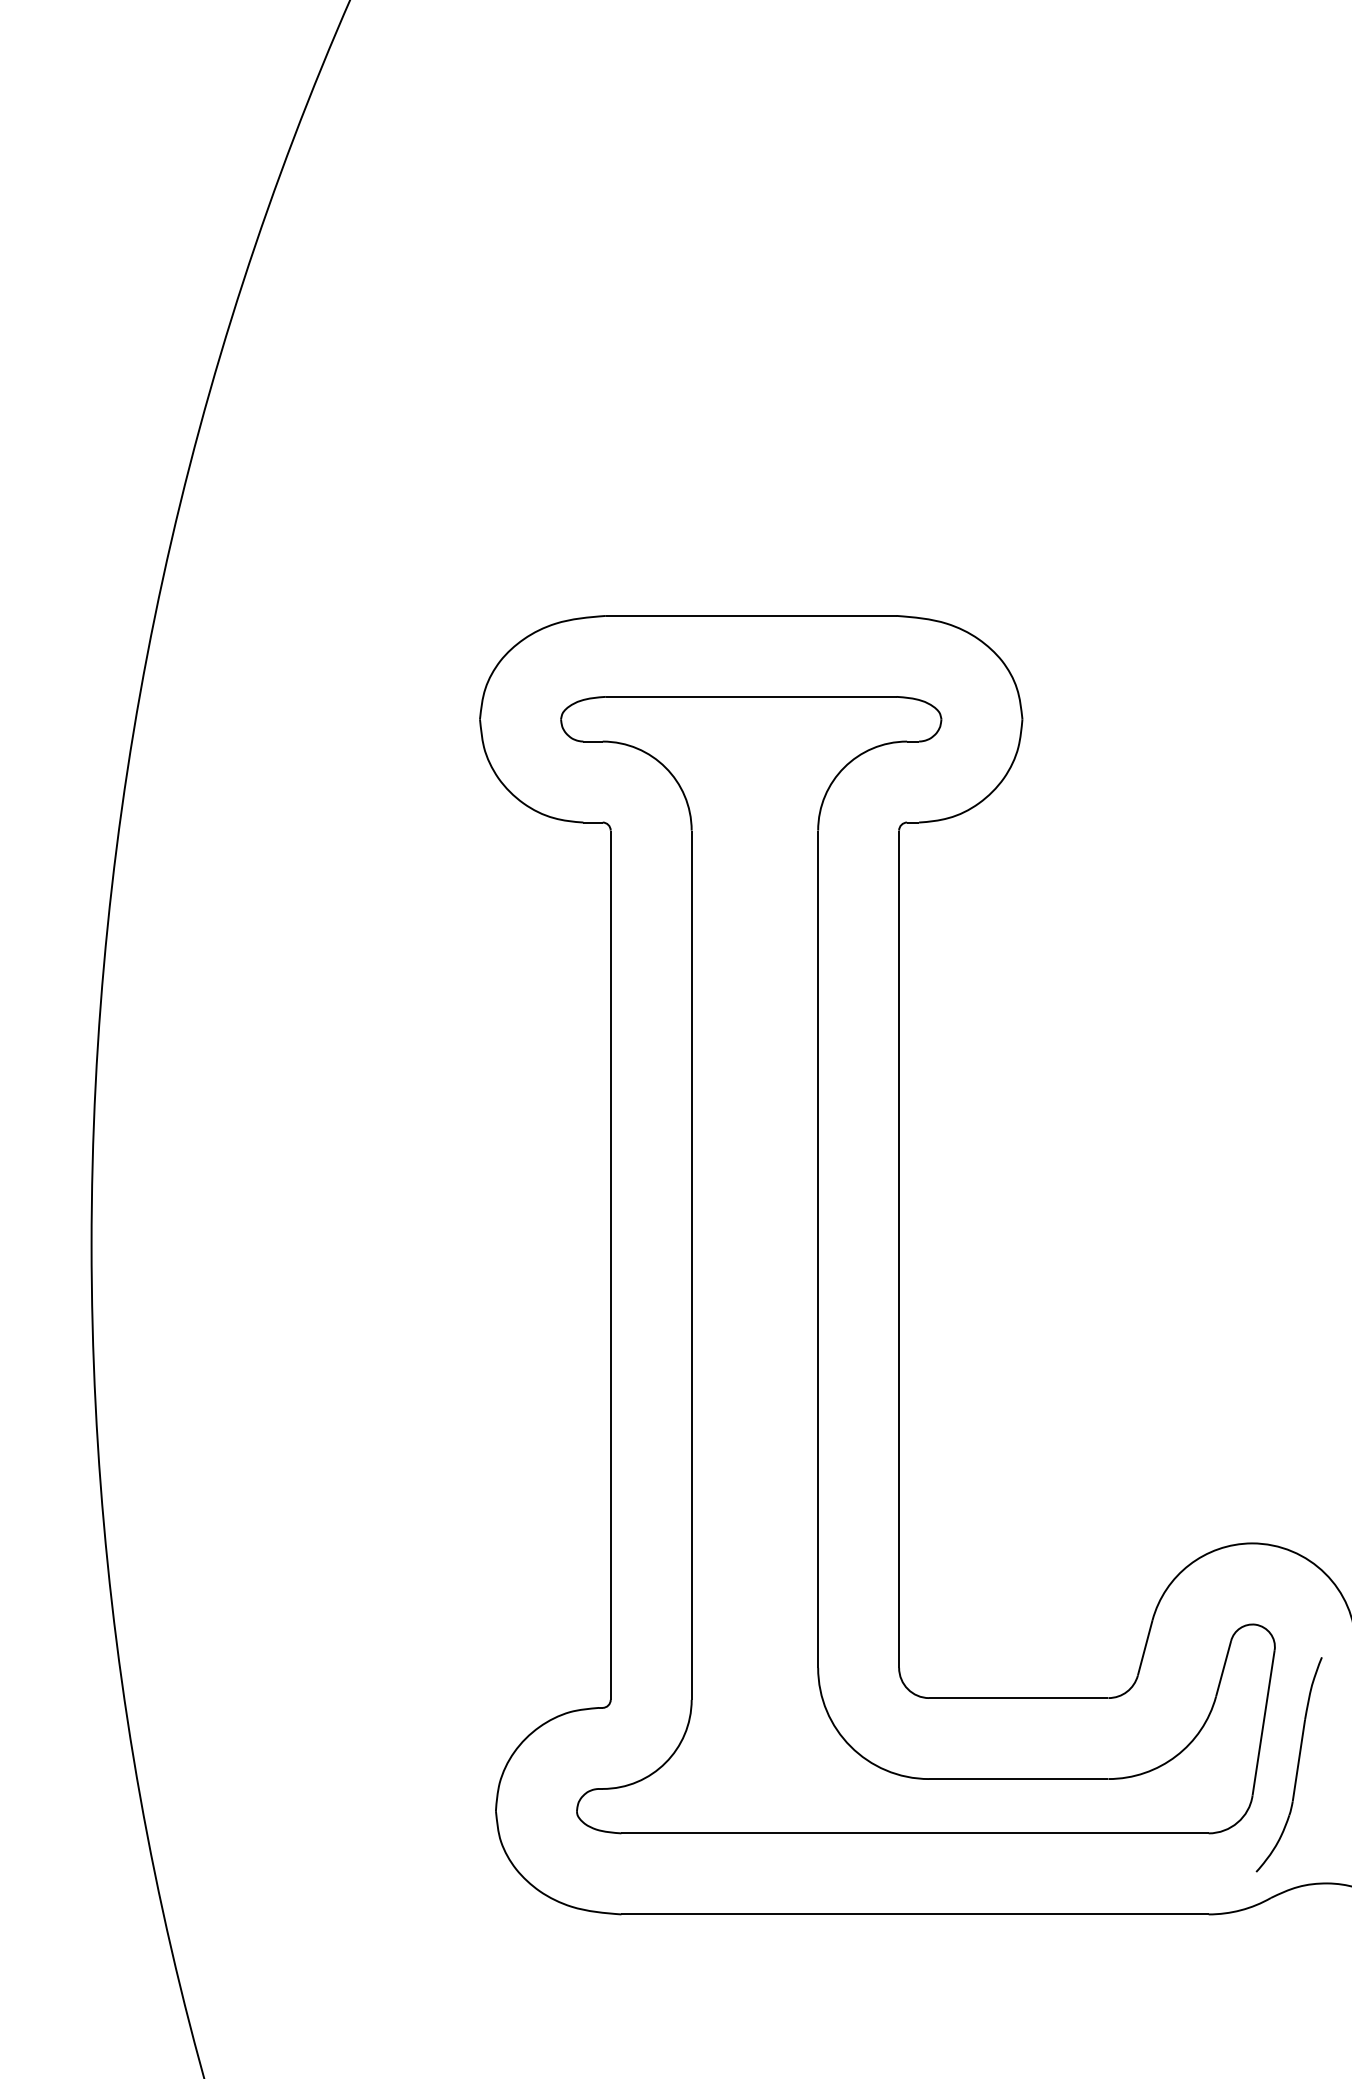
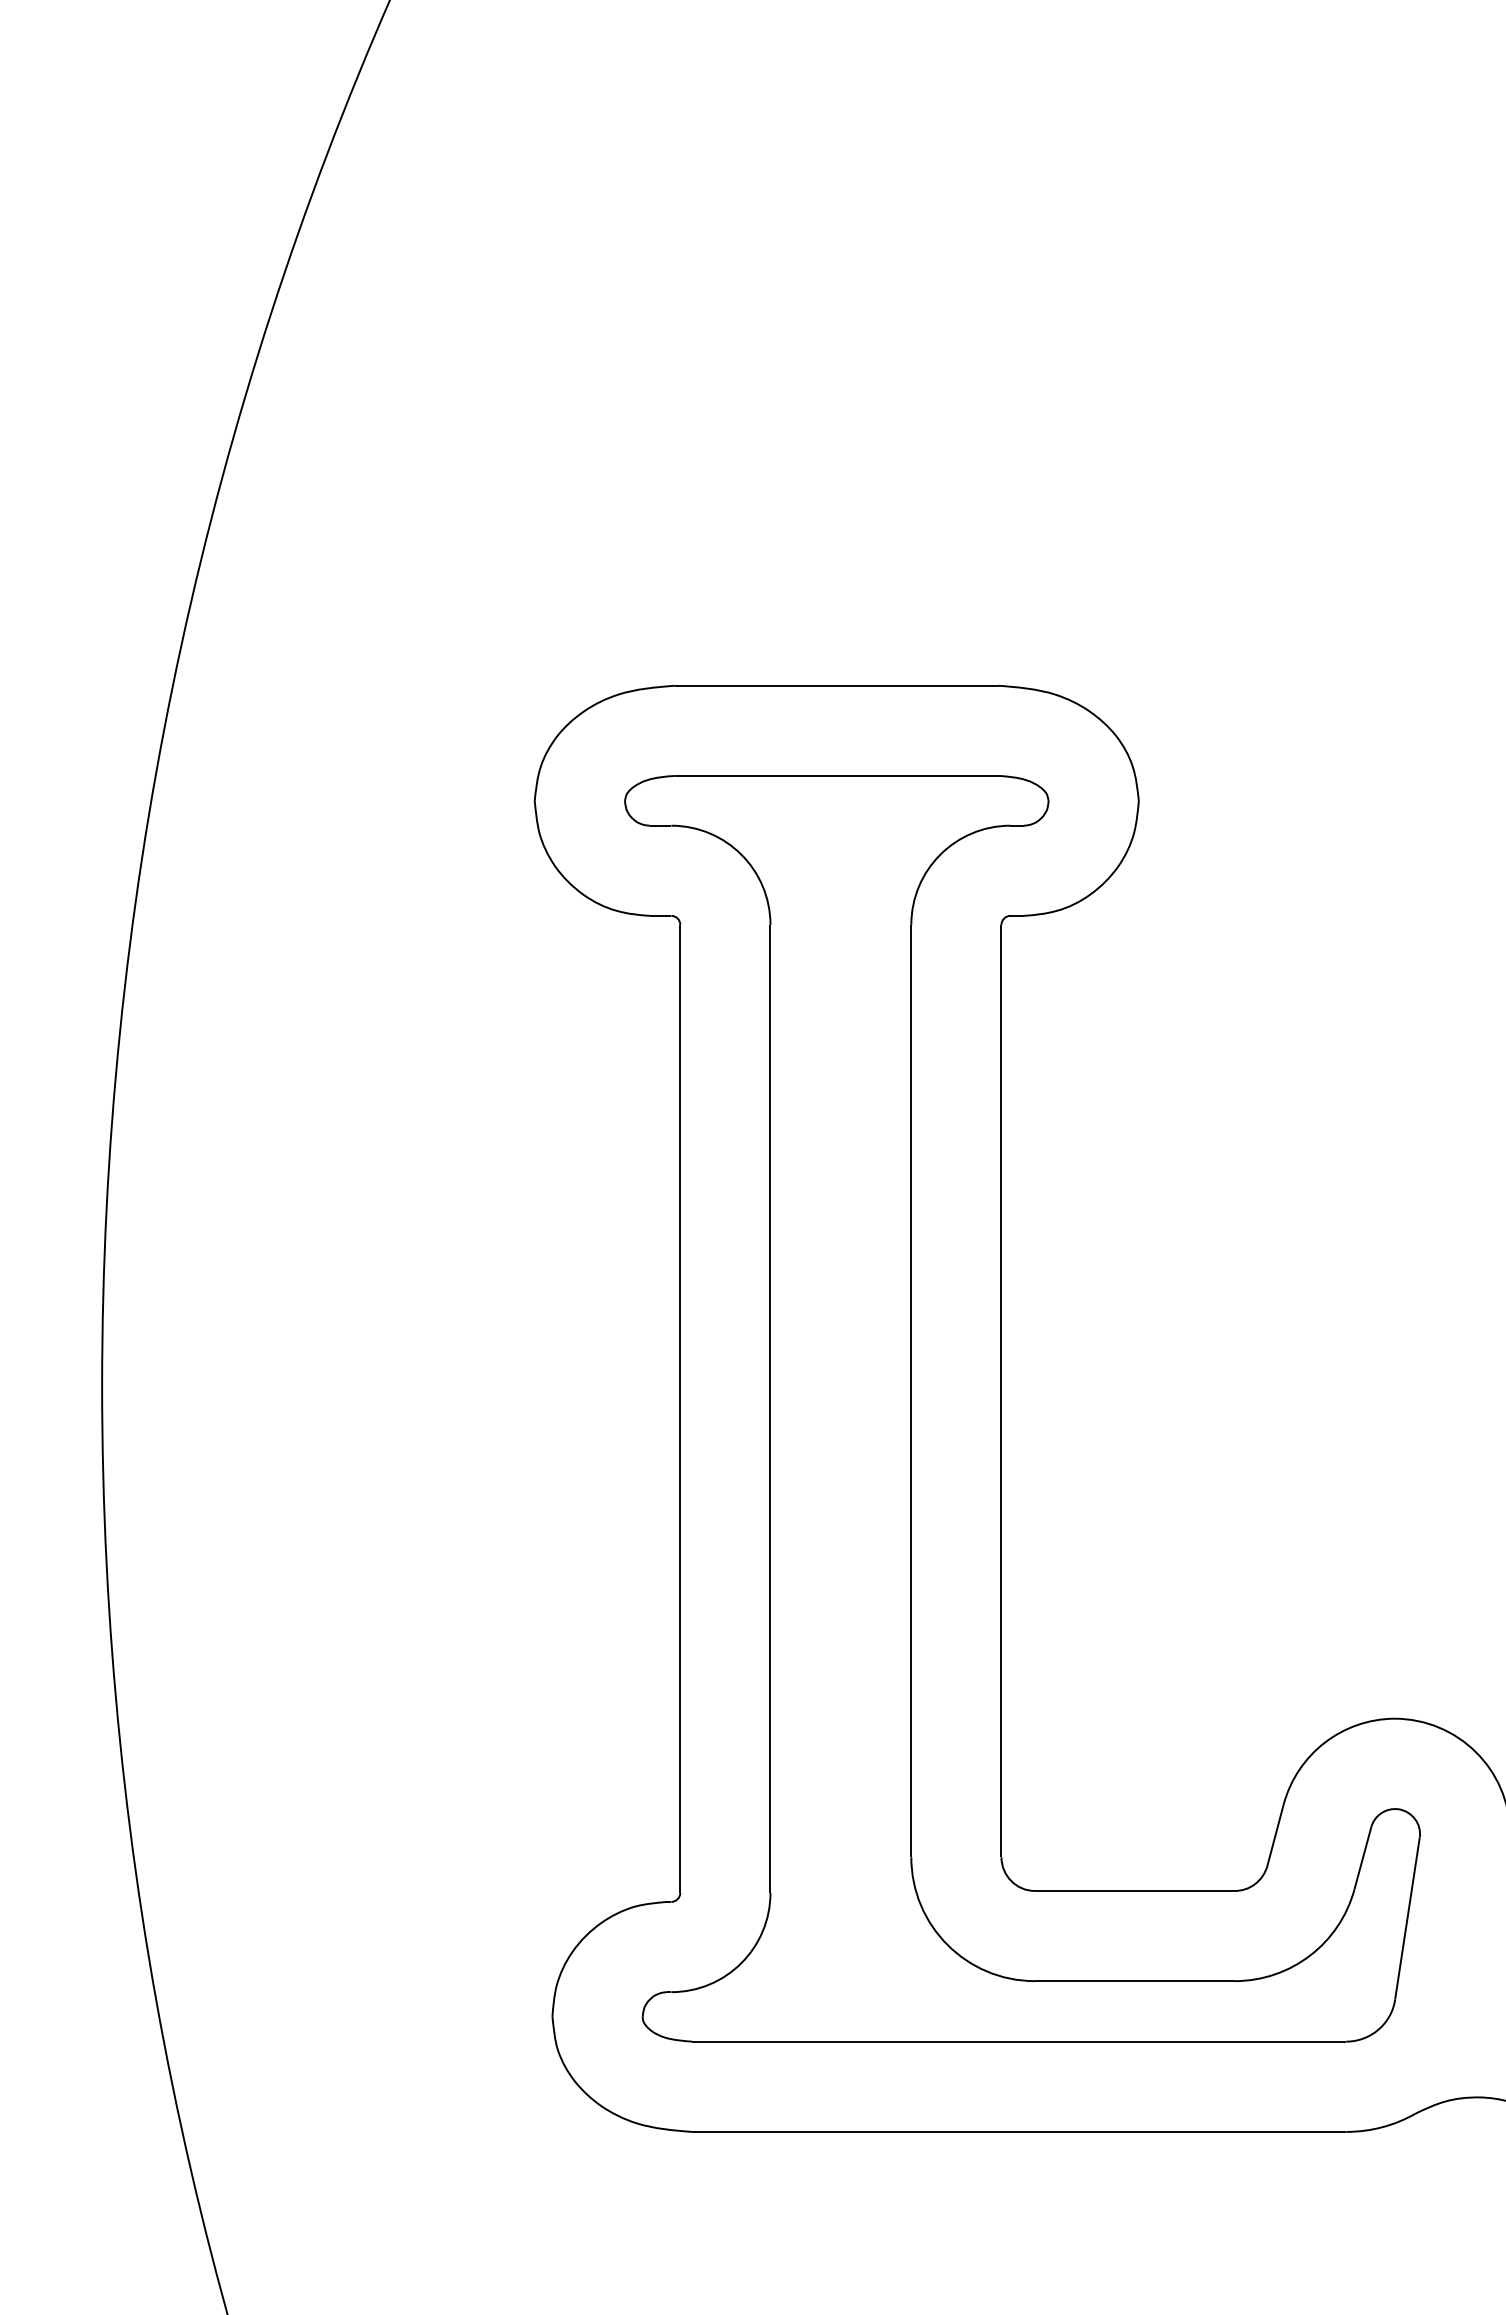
part: (1296, 1766) -> (1444, 1967), removed

